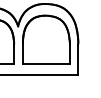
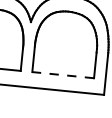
line: (45, 63) -> (62, 74), solid -> dashed

